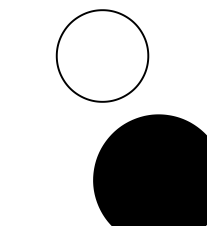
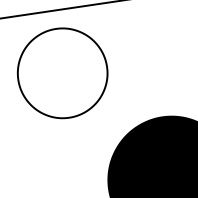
part: (102, 55) -> (62, 72), moved

